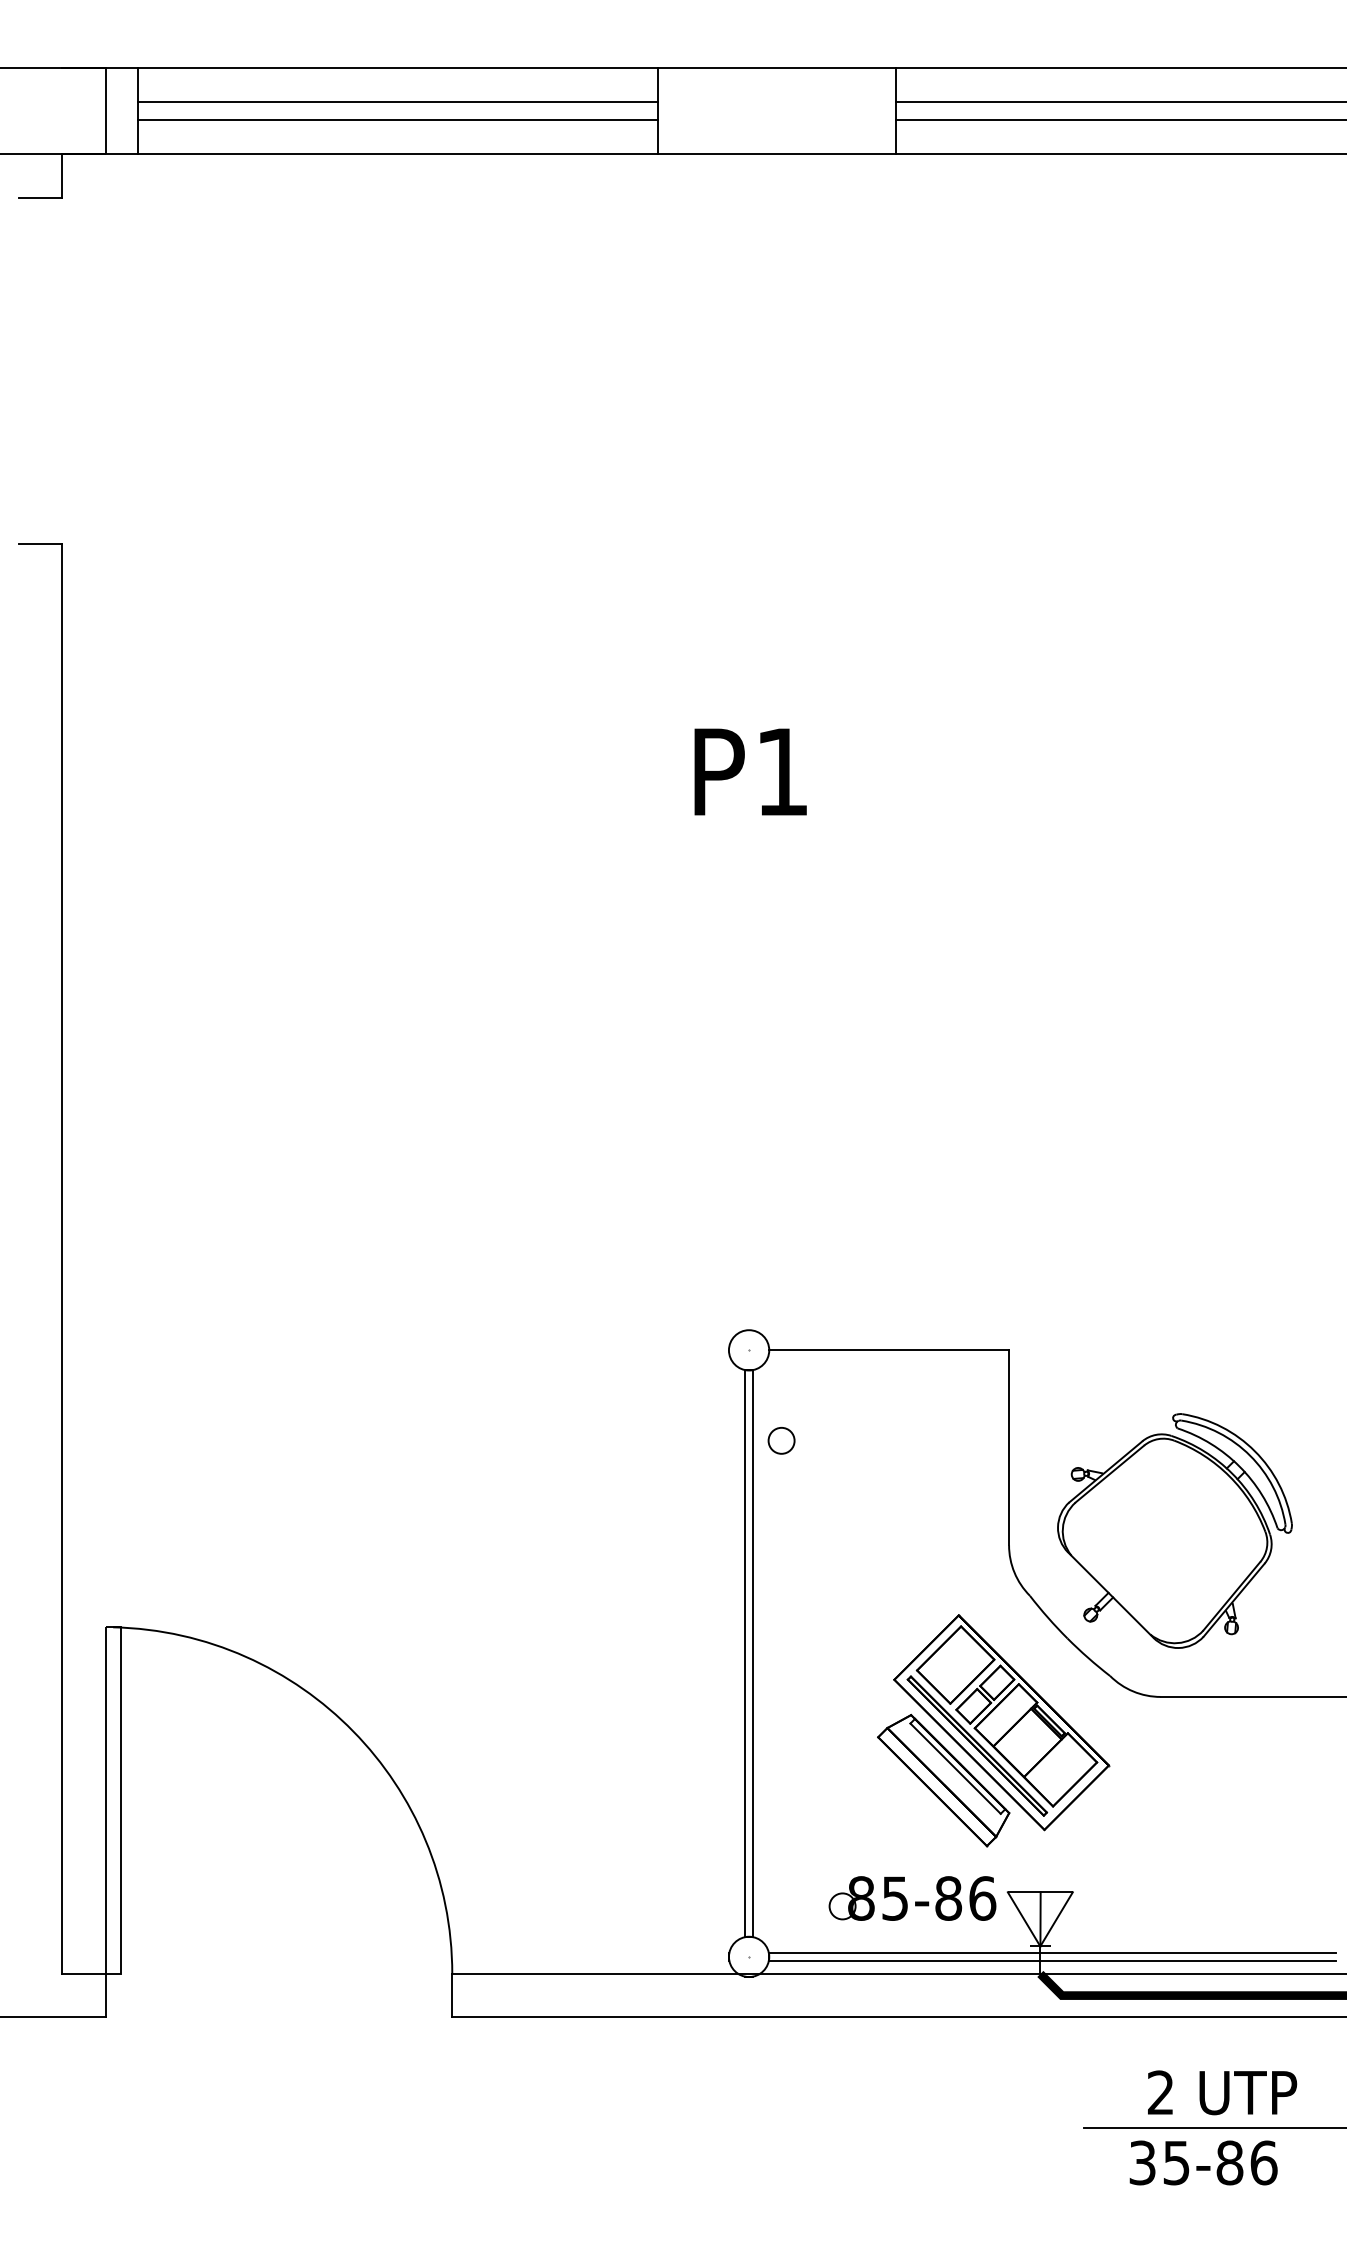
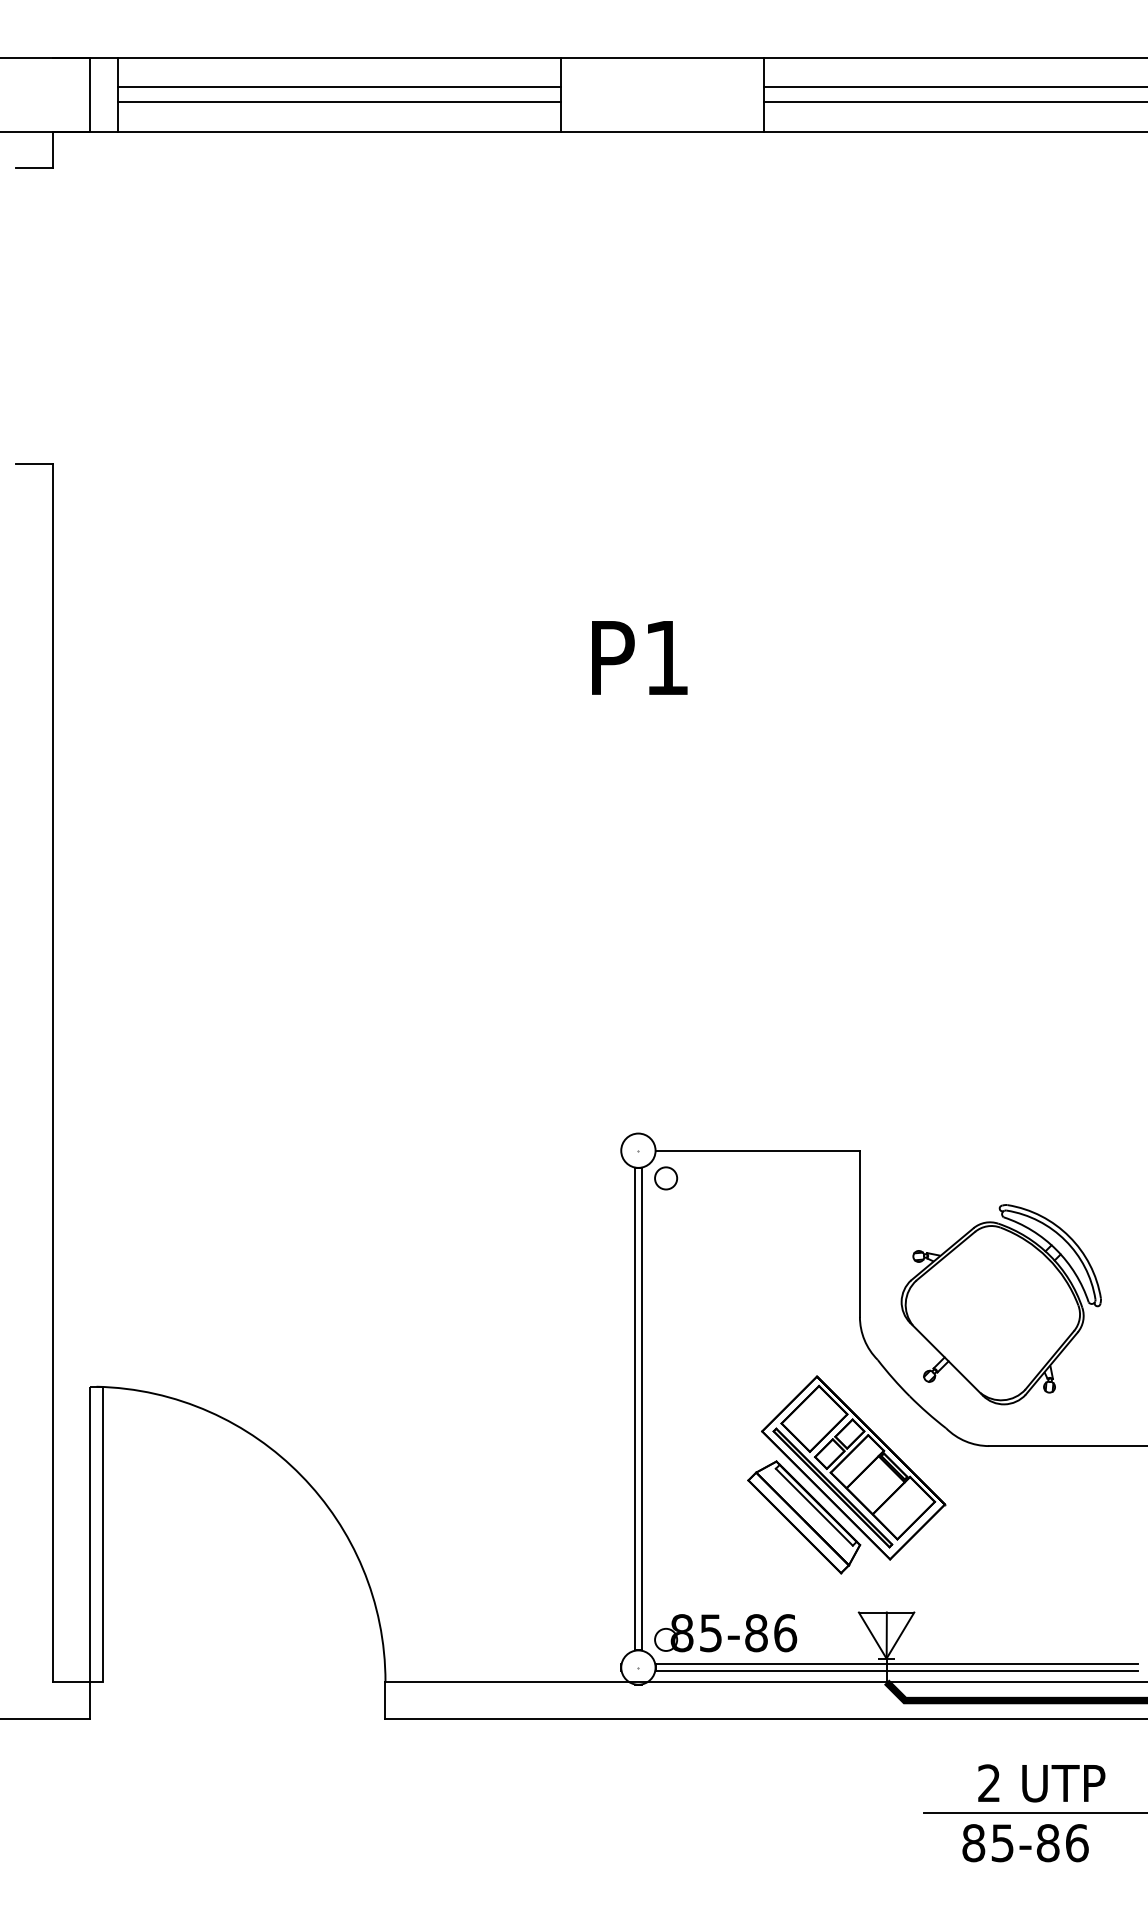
circle: (781, 1440) -> (666, 1178), moved
part: (912, 1898) -> (725, 1633), moved
text: (1142, 2162) -> (973, 1842), 35-86 -> 85-86

